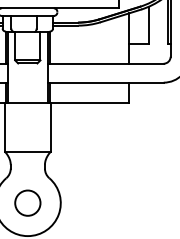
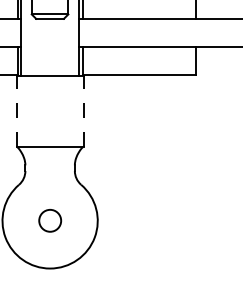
line: (4, 127) -> (16, 111), solid -> dashed
line: (50, 127) -> (82, 111), solid -> dashed
circle: (27, 202) -> (49, 219), size x0.6

